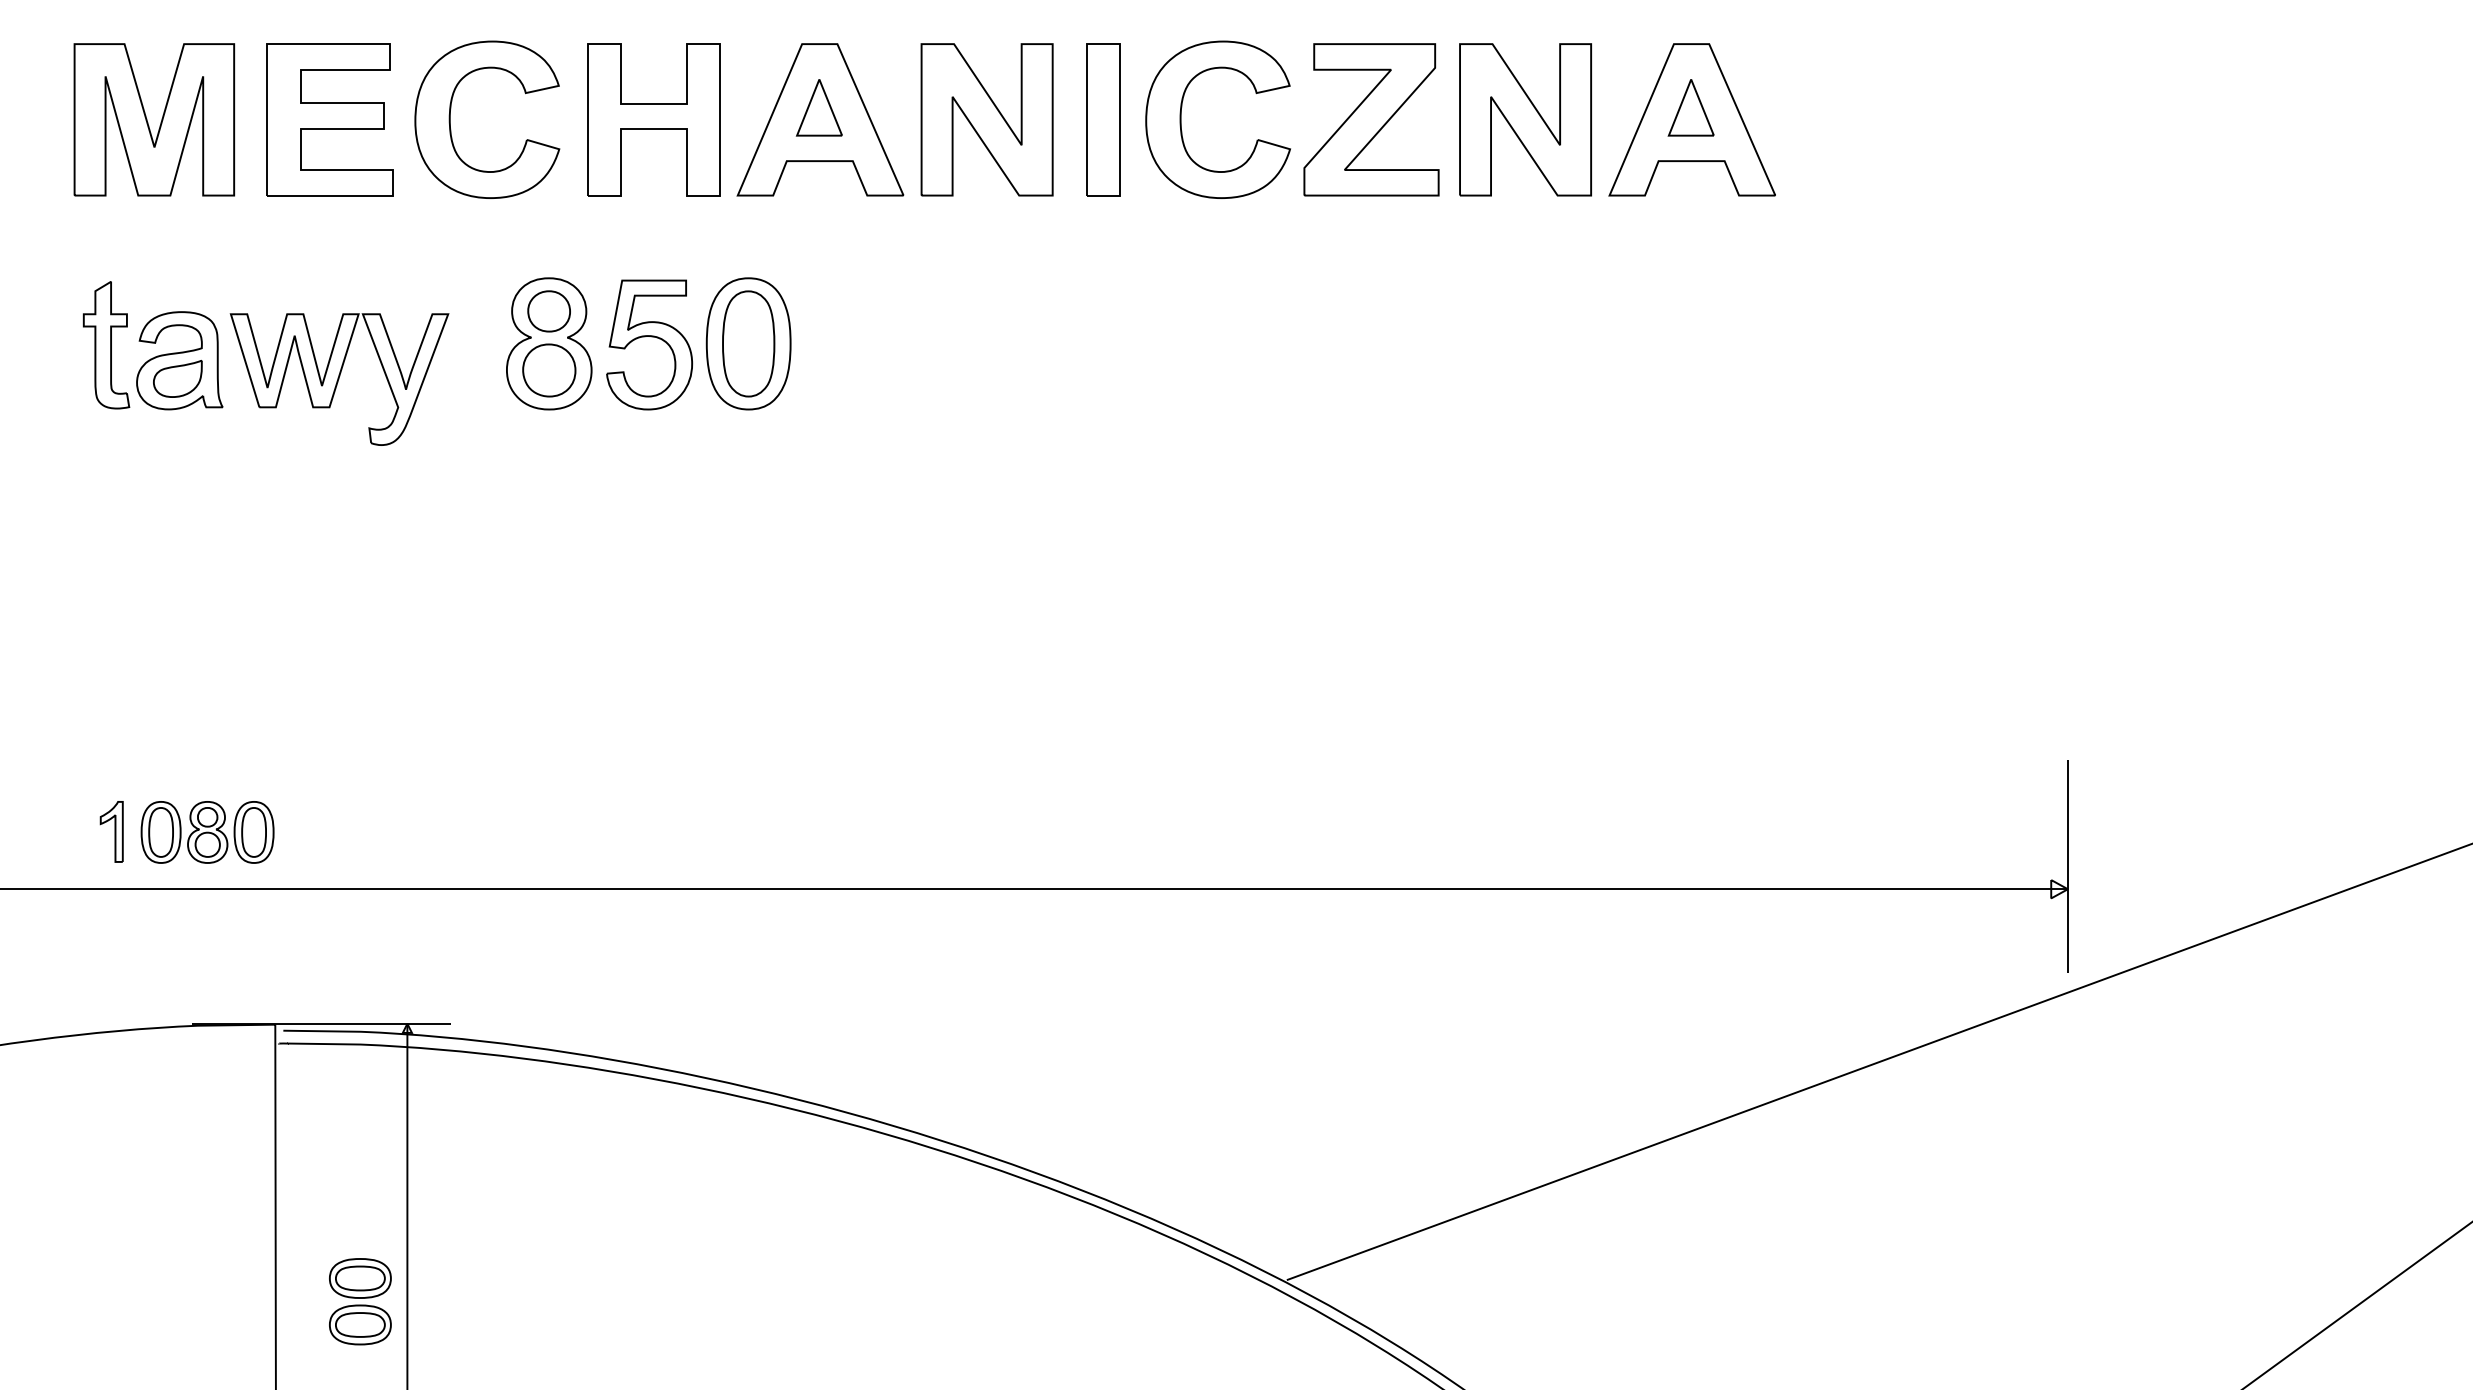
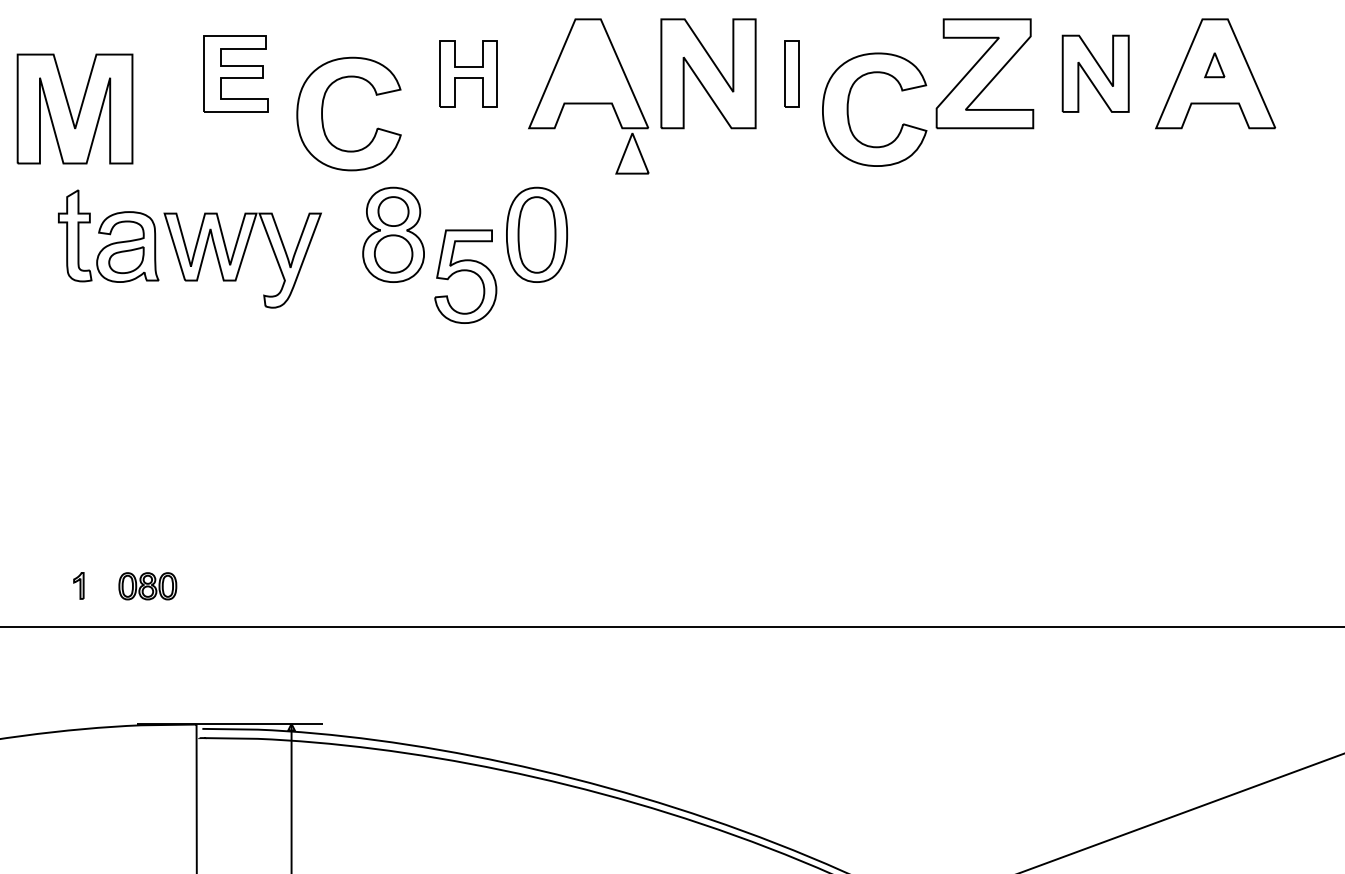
part: (818, 107) -> (631, 153), moved
part: (1690, 107) -> (1214, 64), size x0.6
part: (329, 119) -> (235, 73), size x0.7
part: (450, 119) -> (322, 113), moved
part: (653, 119) -> (468, 73), size x0.6
part: (1103, 119) -> (792, 73), size x0.6
part: (1181, 119) -> (848, 109), moved
part: (1525, 119) -> (1095, 73), size x0.7
part: (148, 122) -> (70, 110), moved
part: (651, 337) -> (467, 271), moved
part: (111, 831) -> (78, 585), size x0.6
part: (207, 832) -> (147, 586), size x0.6

